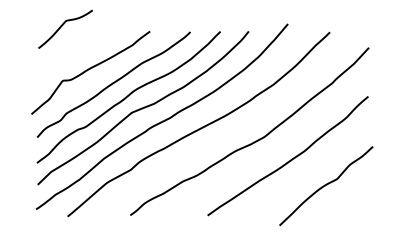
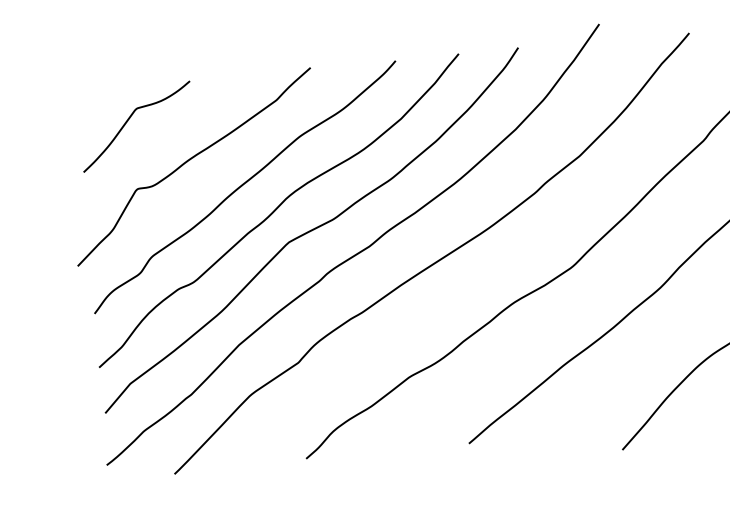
curve: (63, 25) -> (131, 119), moved

